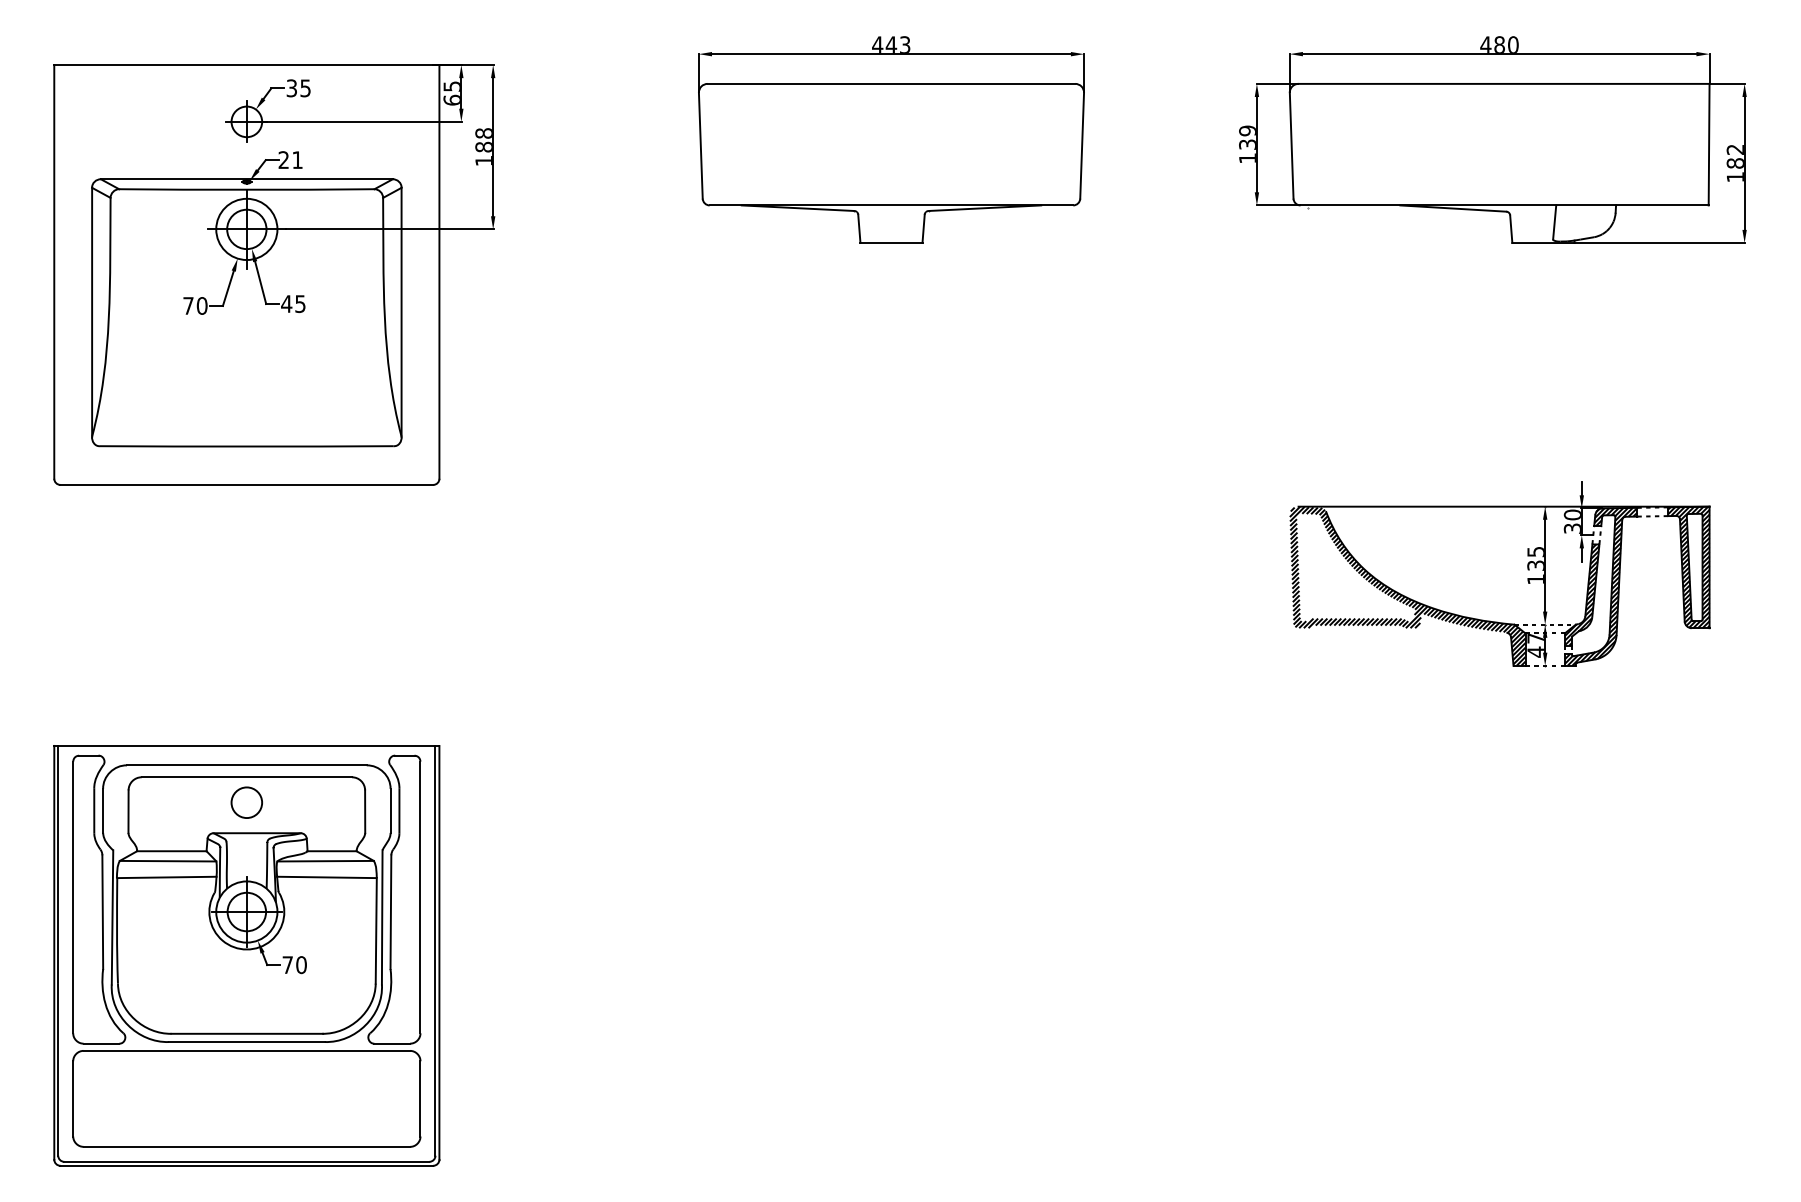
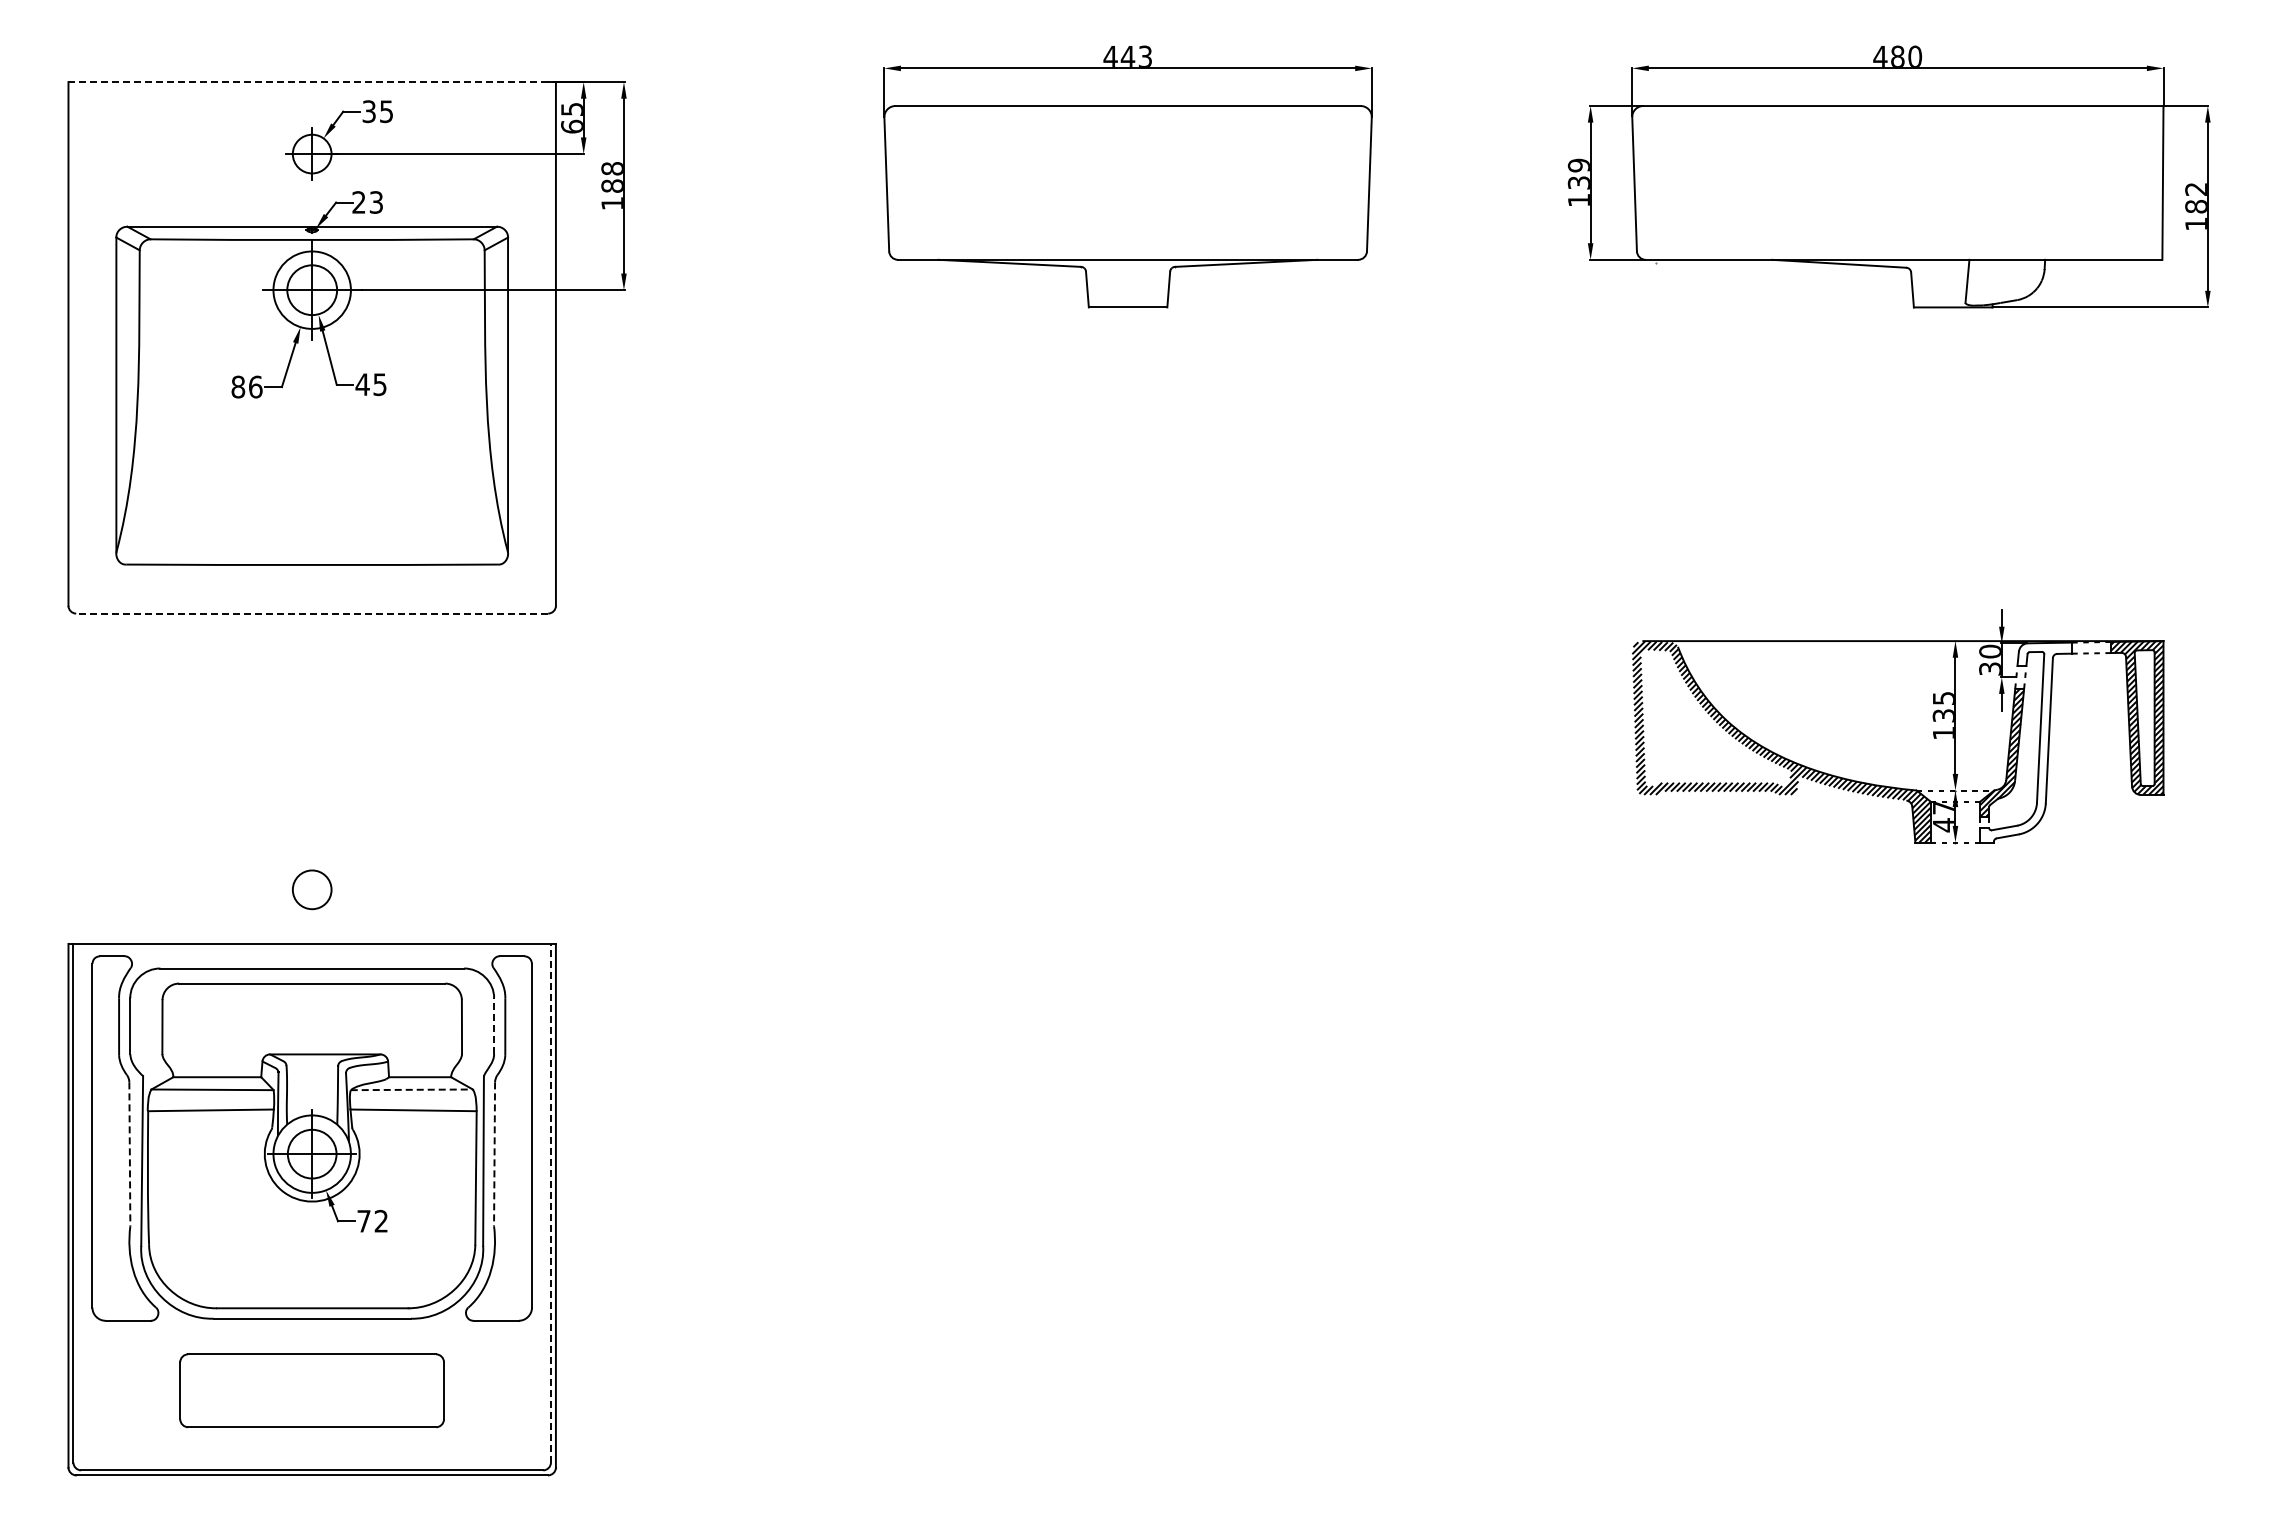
line: (247, 65) -> (312, 82), solid -> dashed
text: (296, 160) -> (375, 202), 21 -> 23
text: (194, 305) -> (246, 386), 70 -> 86
line: (247, 484) -> (312, 613), solid -> dashed
hatch: (1601, 586) -> (2026, 742), removed
circle: (247, 802) -> (312, 889), moved
line: (390, 811) -> (494, 1026), solid -> dashed
line: (326, 860) -> (412, 1089), solid -> dashed
line: (102, 912) -> (129, 1154), solid -> dashed
line: (390, 912) -> (494, 1154), solid -> dashed
line: (435, 950) -> (550, 1202), solid -> dashed
text: (301, 965) -> (381, 1221), 70 -> 72
part: (246, 1098) -> (311, 1390), size x0.6

